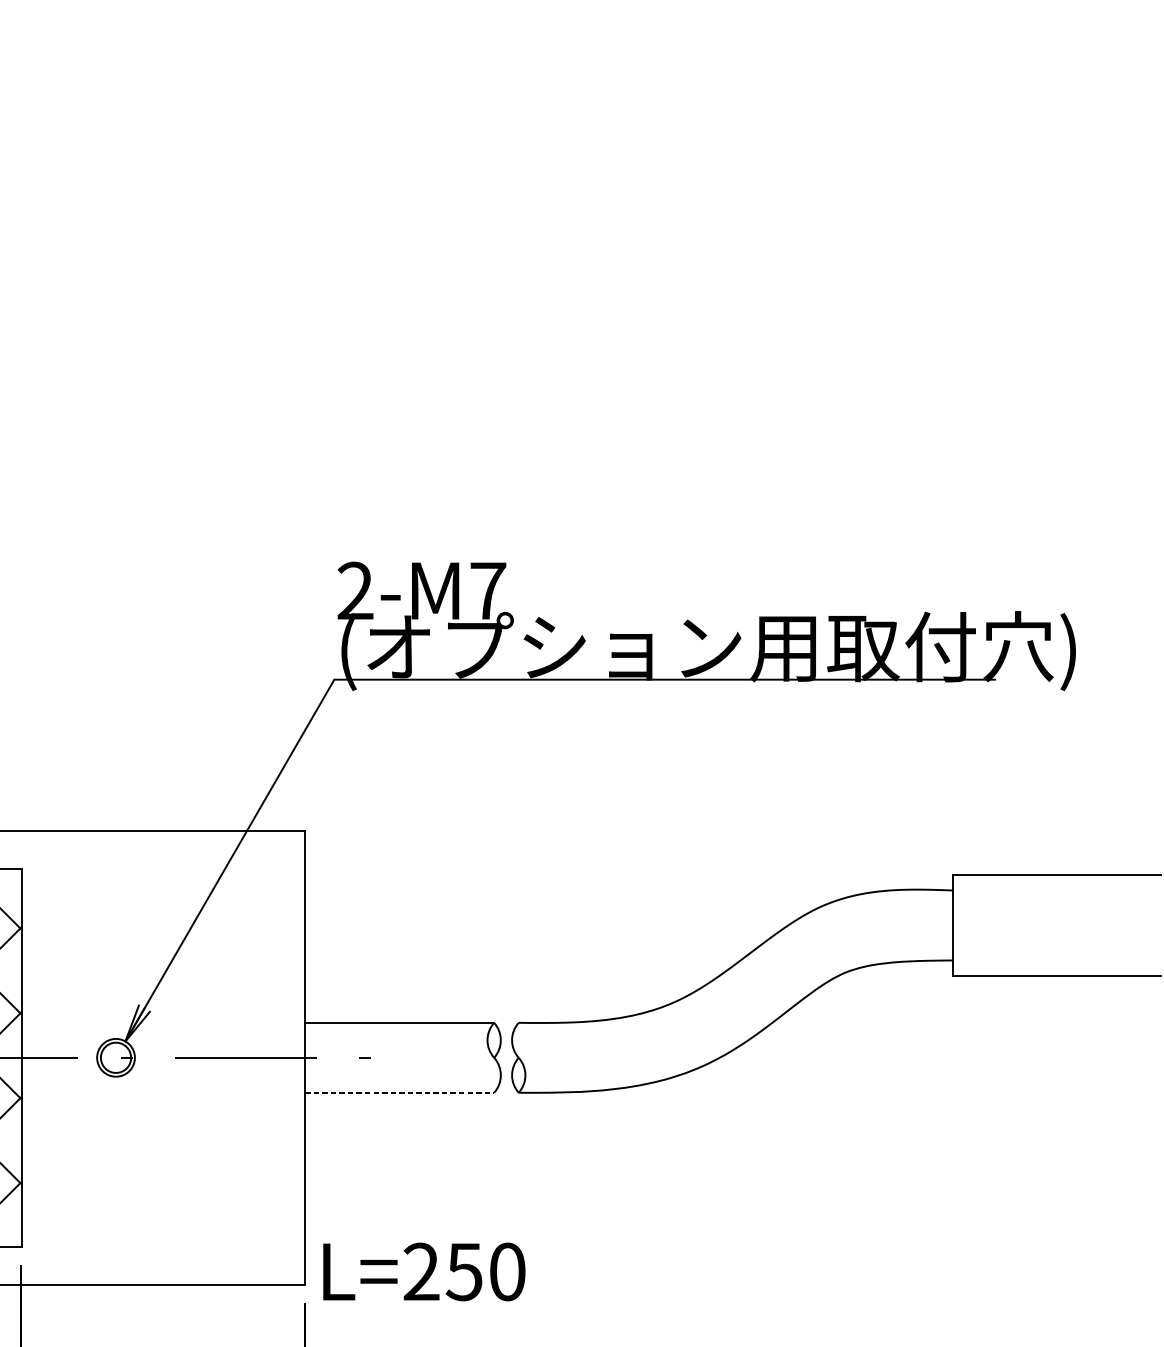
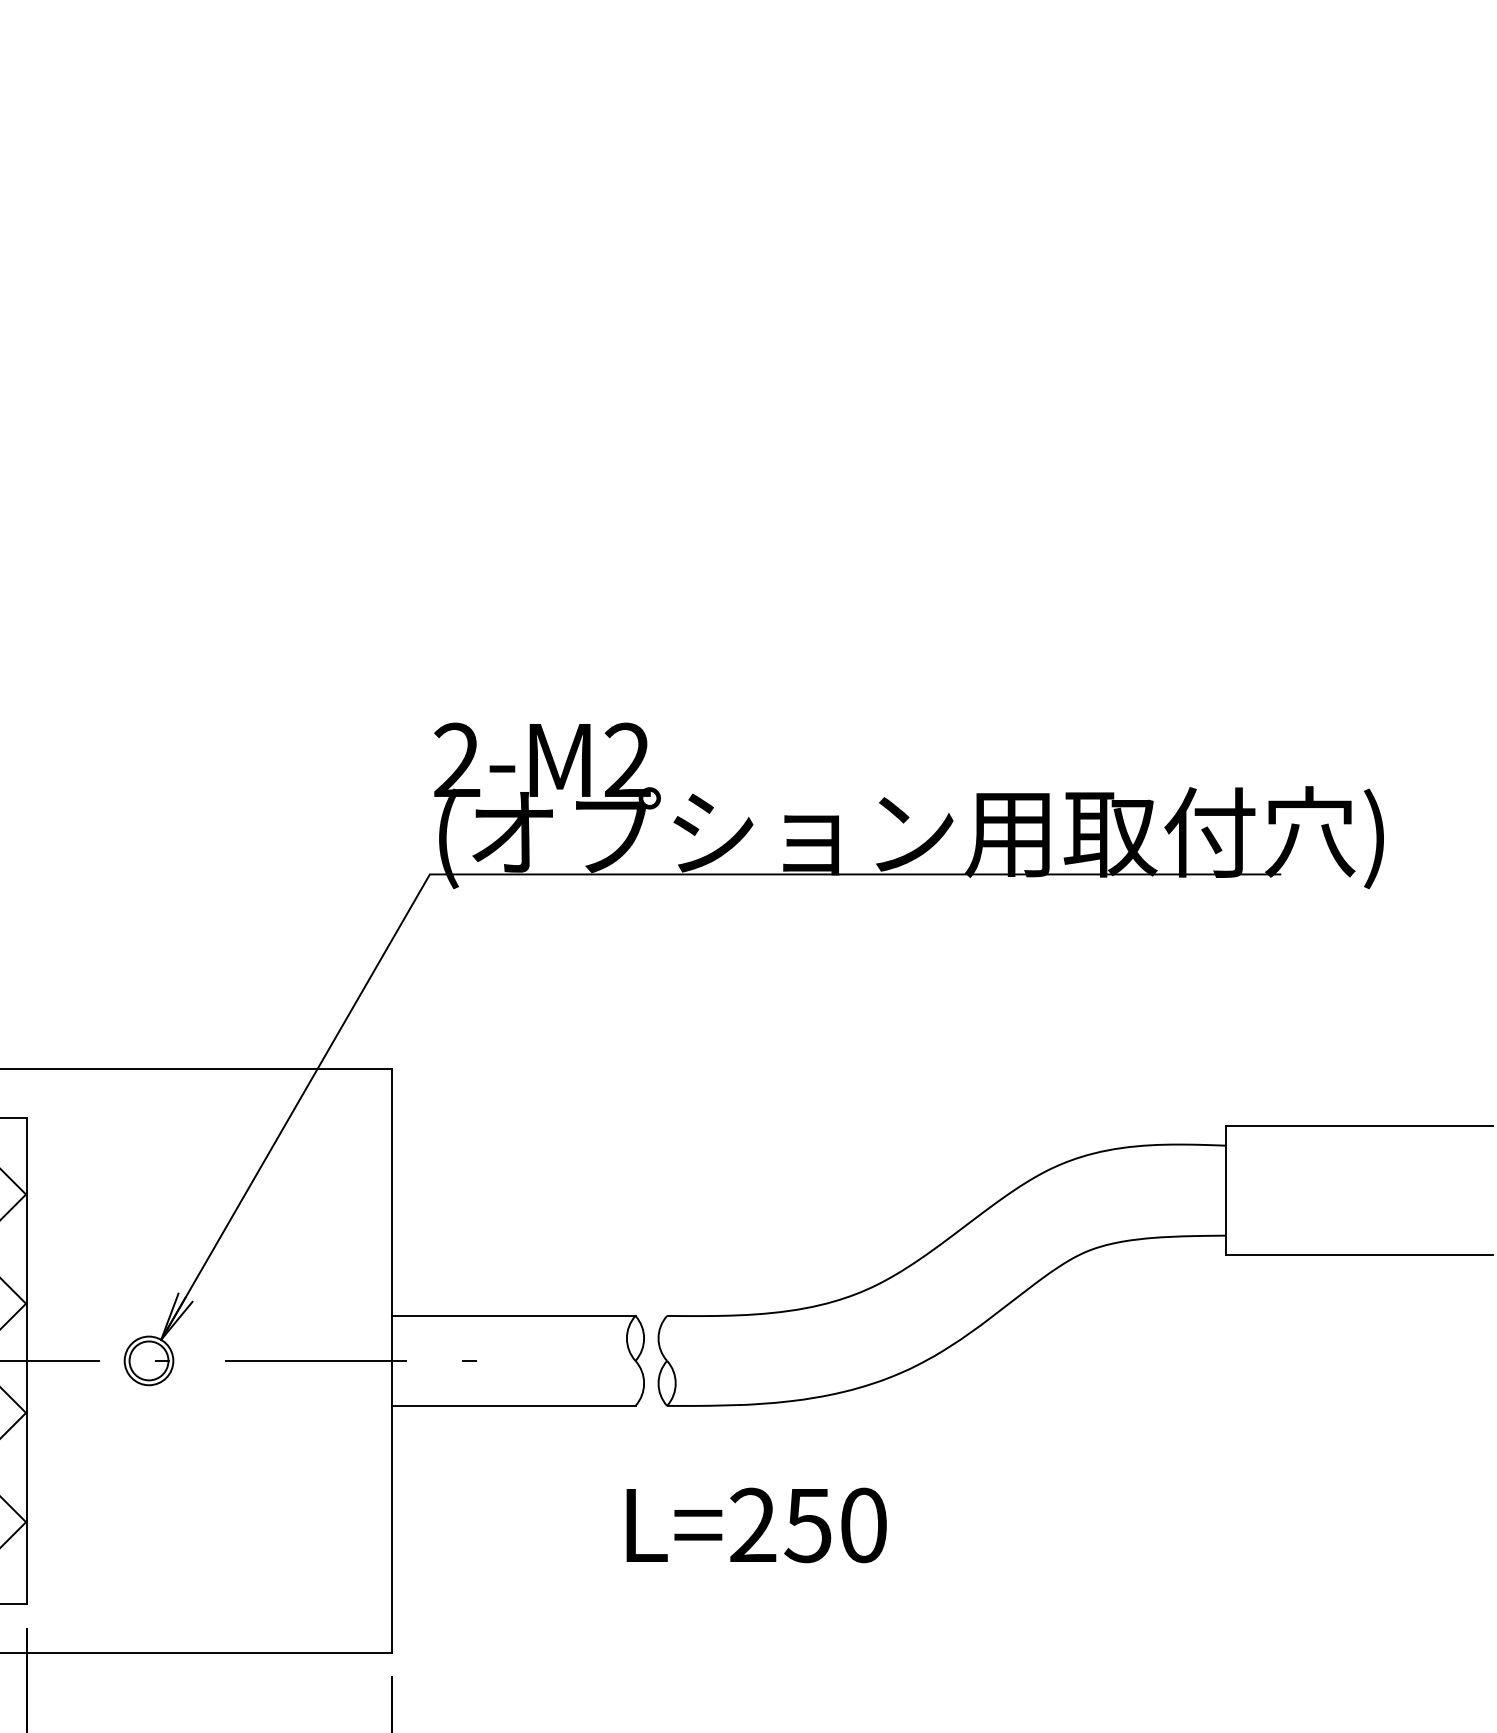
text: (487, 590) -> (627, 759), 2-M7 -> 2-M2
line: (399, 1092) -> (513, 1405), dashed -> solid
text: (424, 1272) -> (756, 1525), moved

